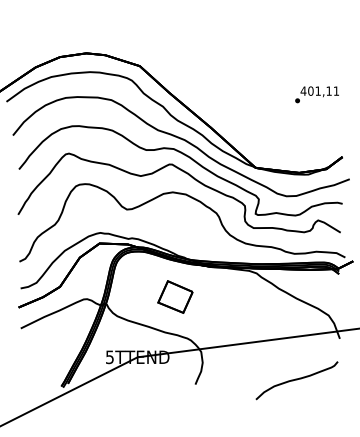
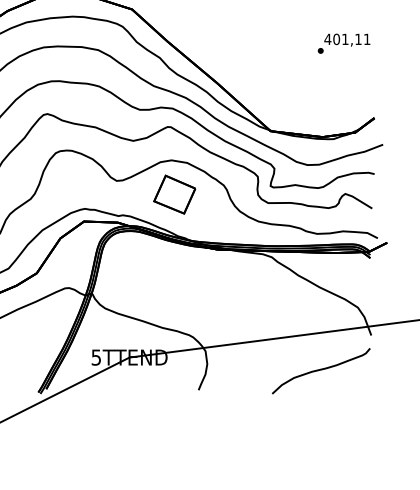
part: (175, 296) -> (174, 194), moved
curve: (296, 380) -> (320, 370), moved

